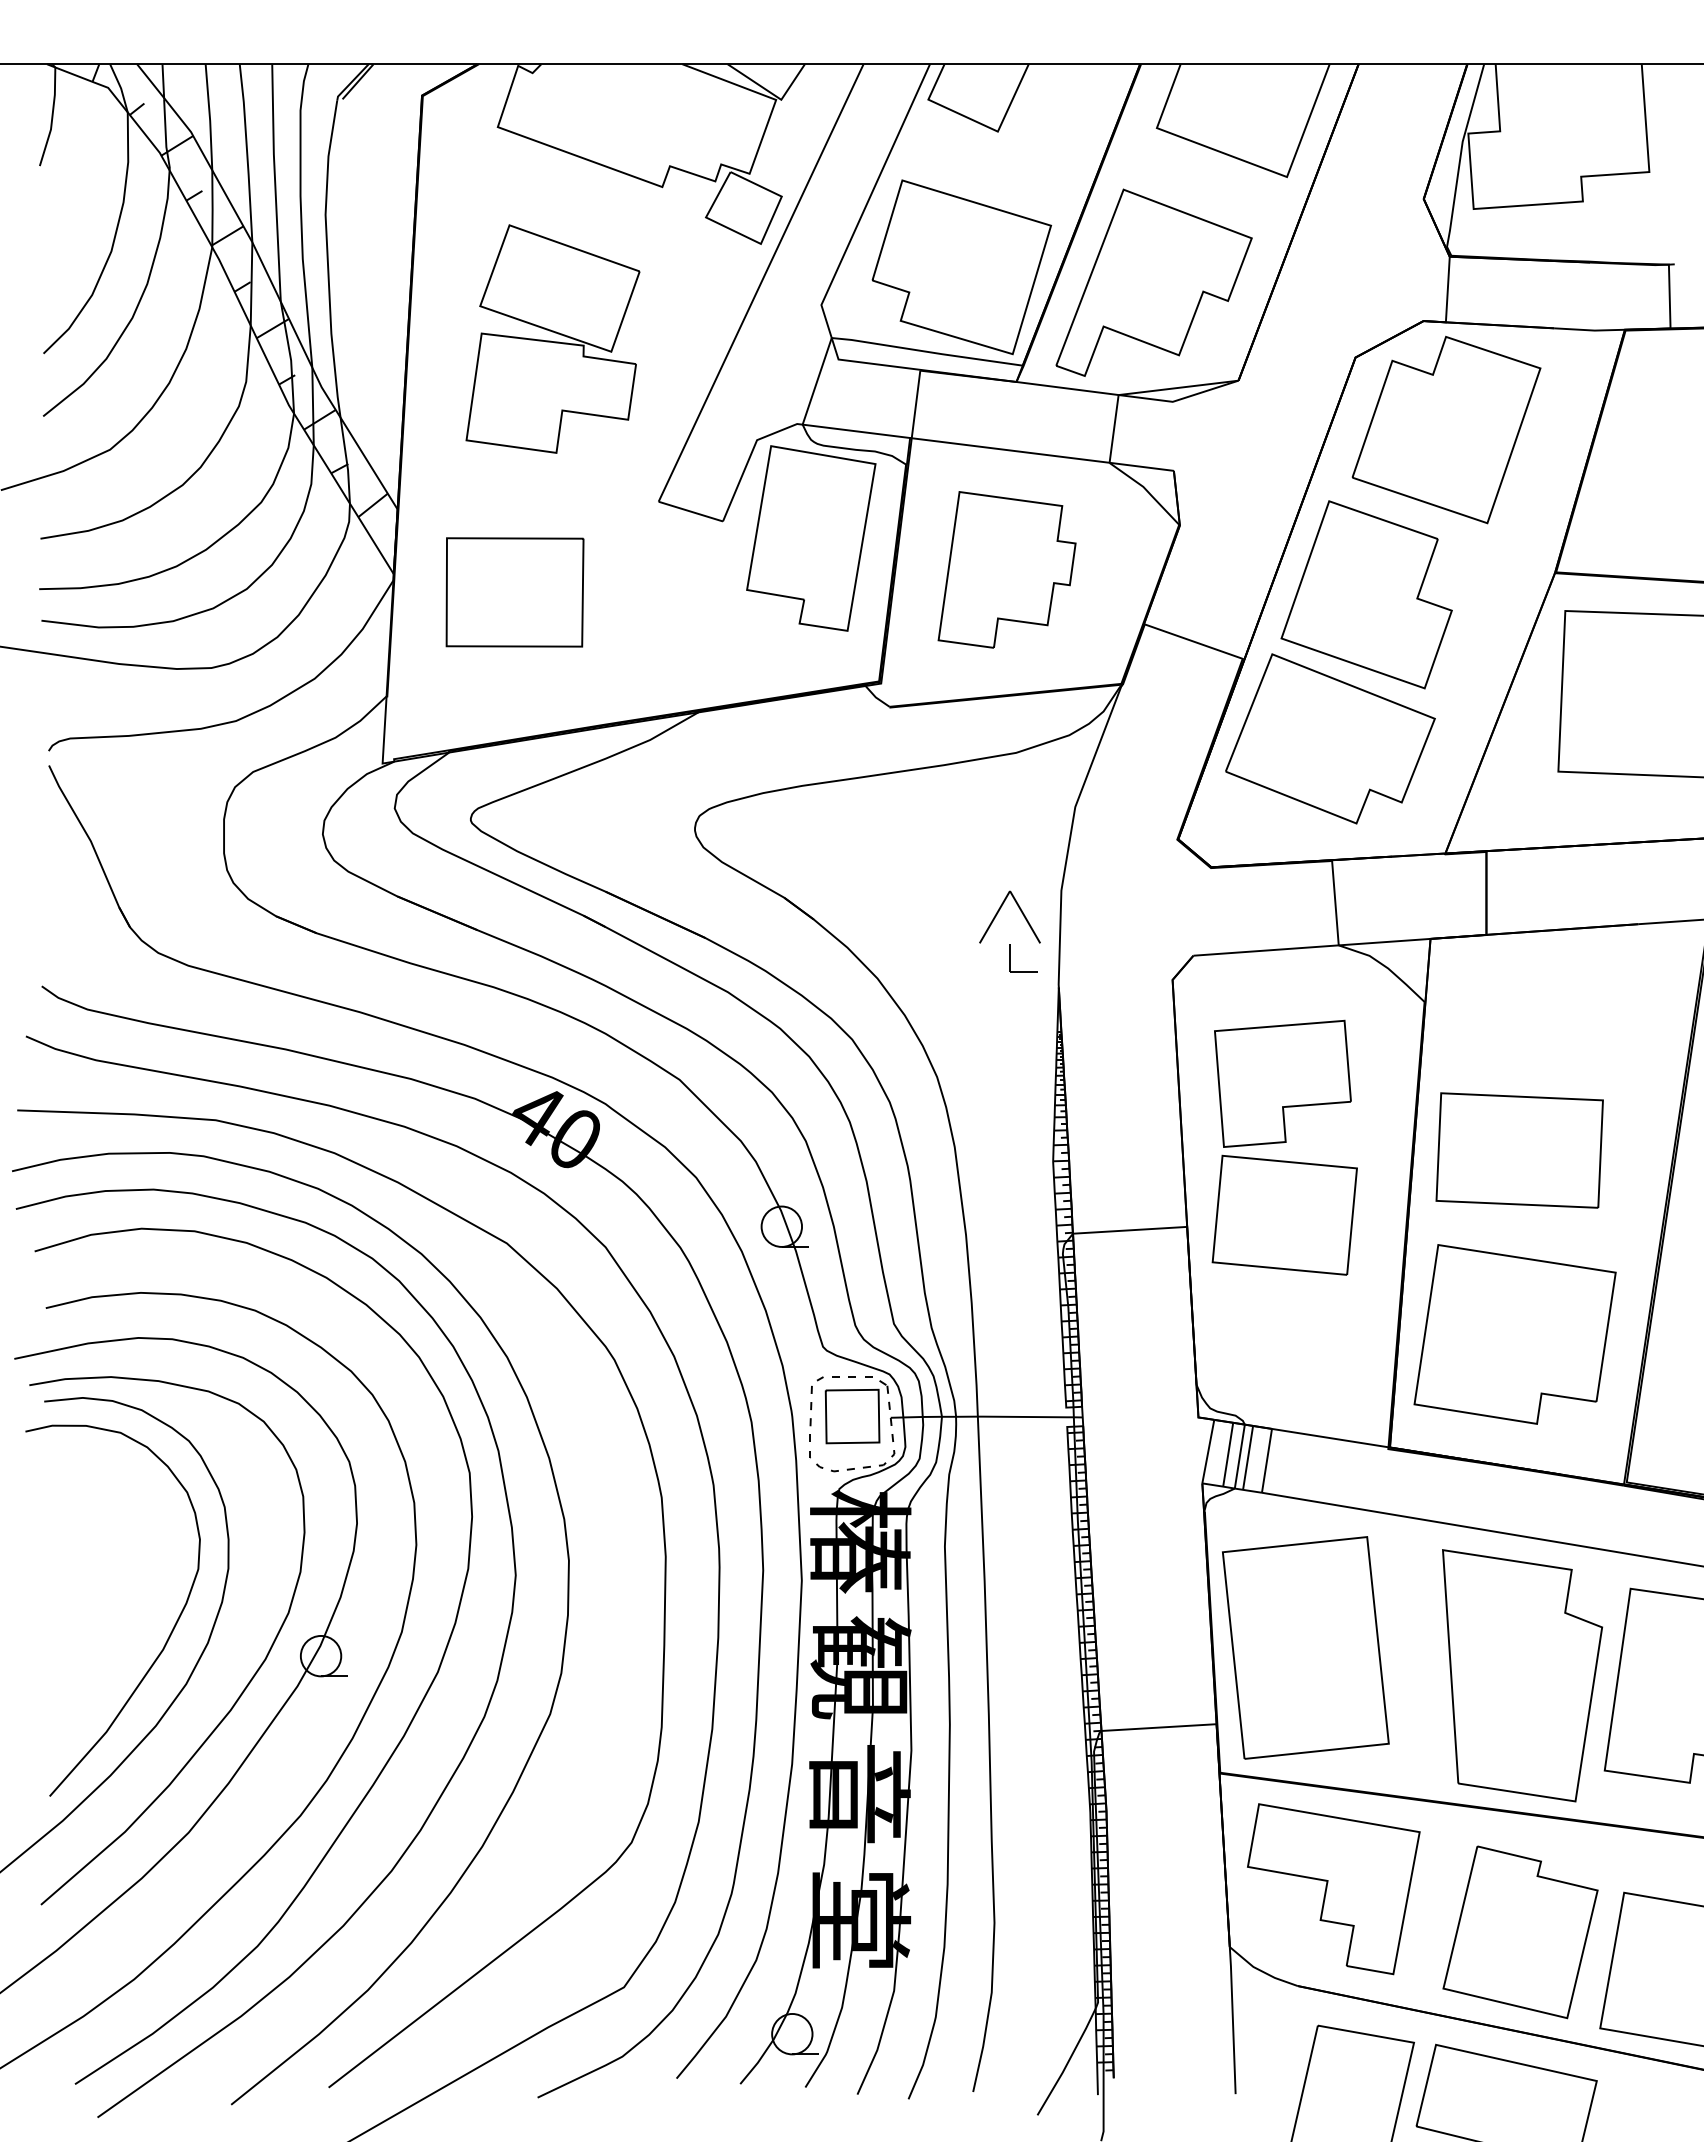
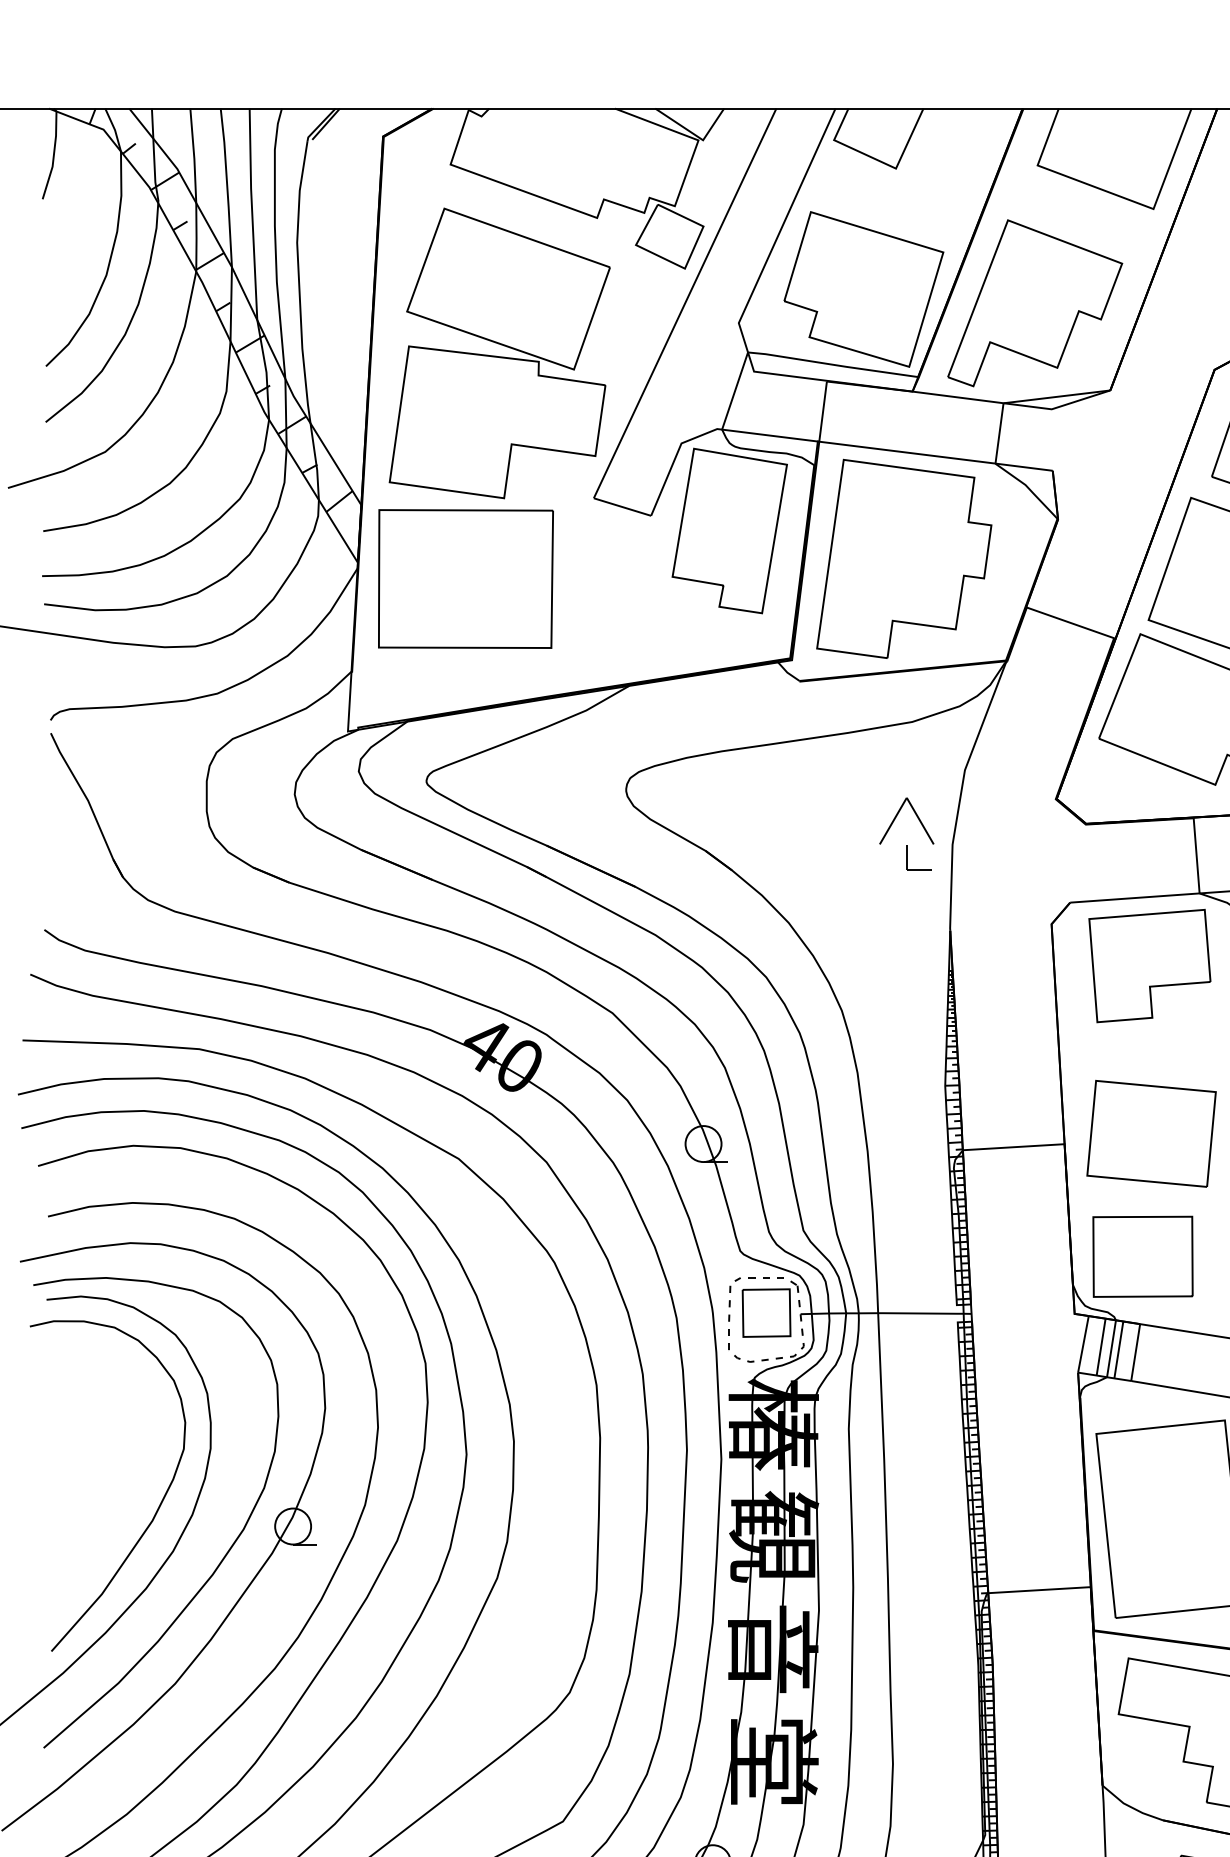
part: (552, 338) -> (499, 352), size x1.43
part: (1006, 569) -> (903, 558), size x1.43
part: (514, 592) -> (465, 579), size x1.43
part: (1009, 944) -> (906, 845), moved
part: (1282, 1083) -> (1149, 965), moved
part: (1274, 1353) -> (1142, 1256), added

